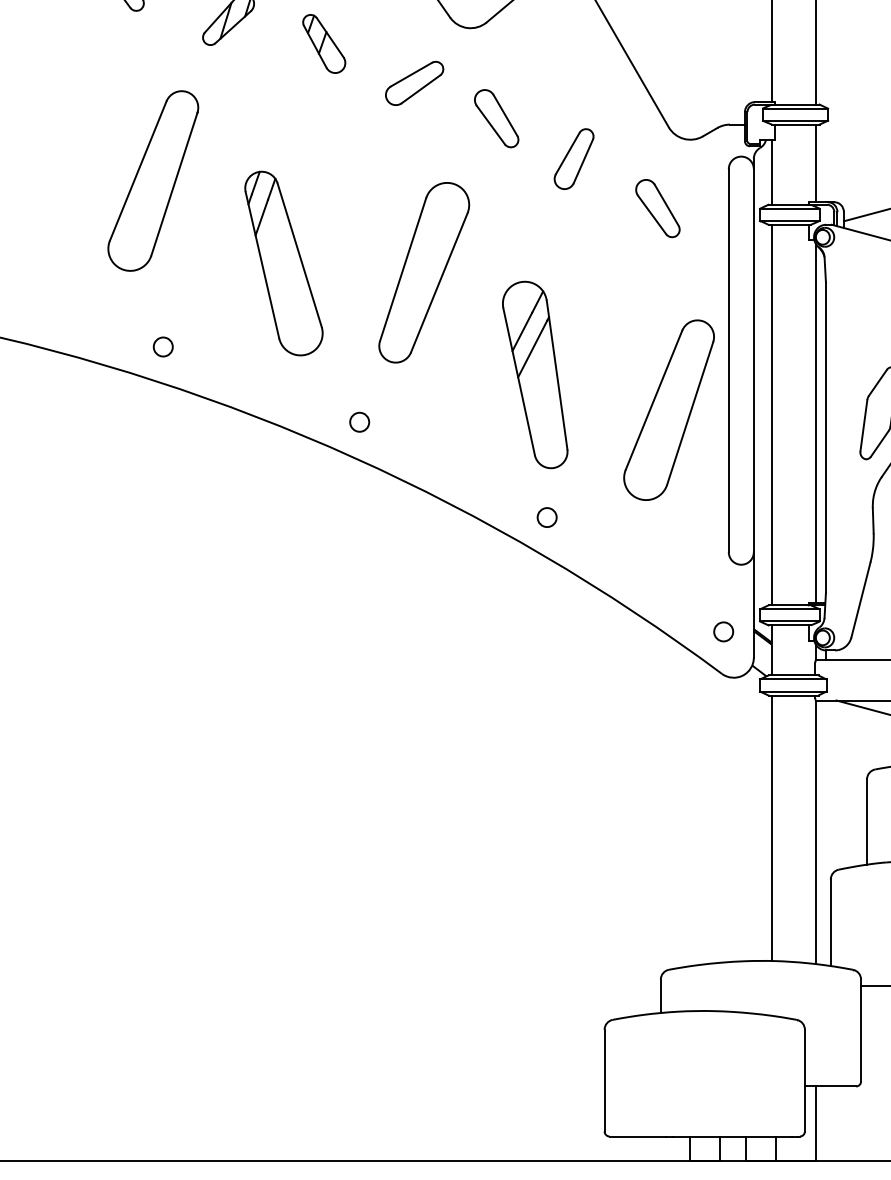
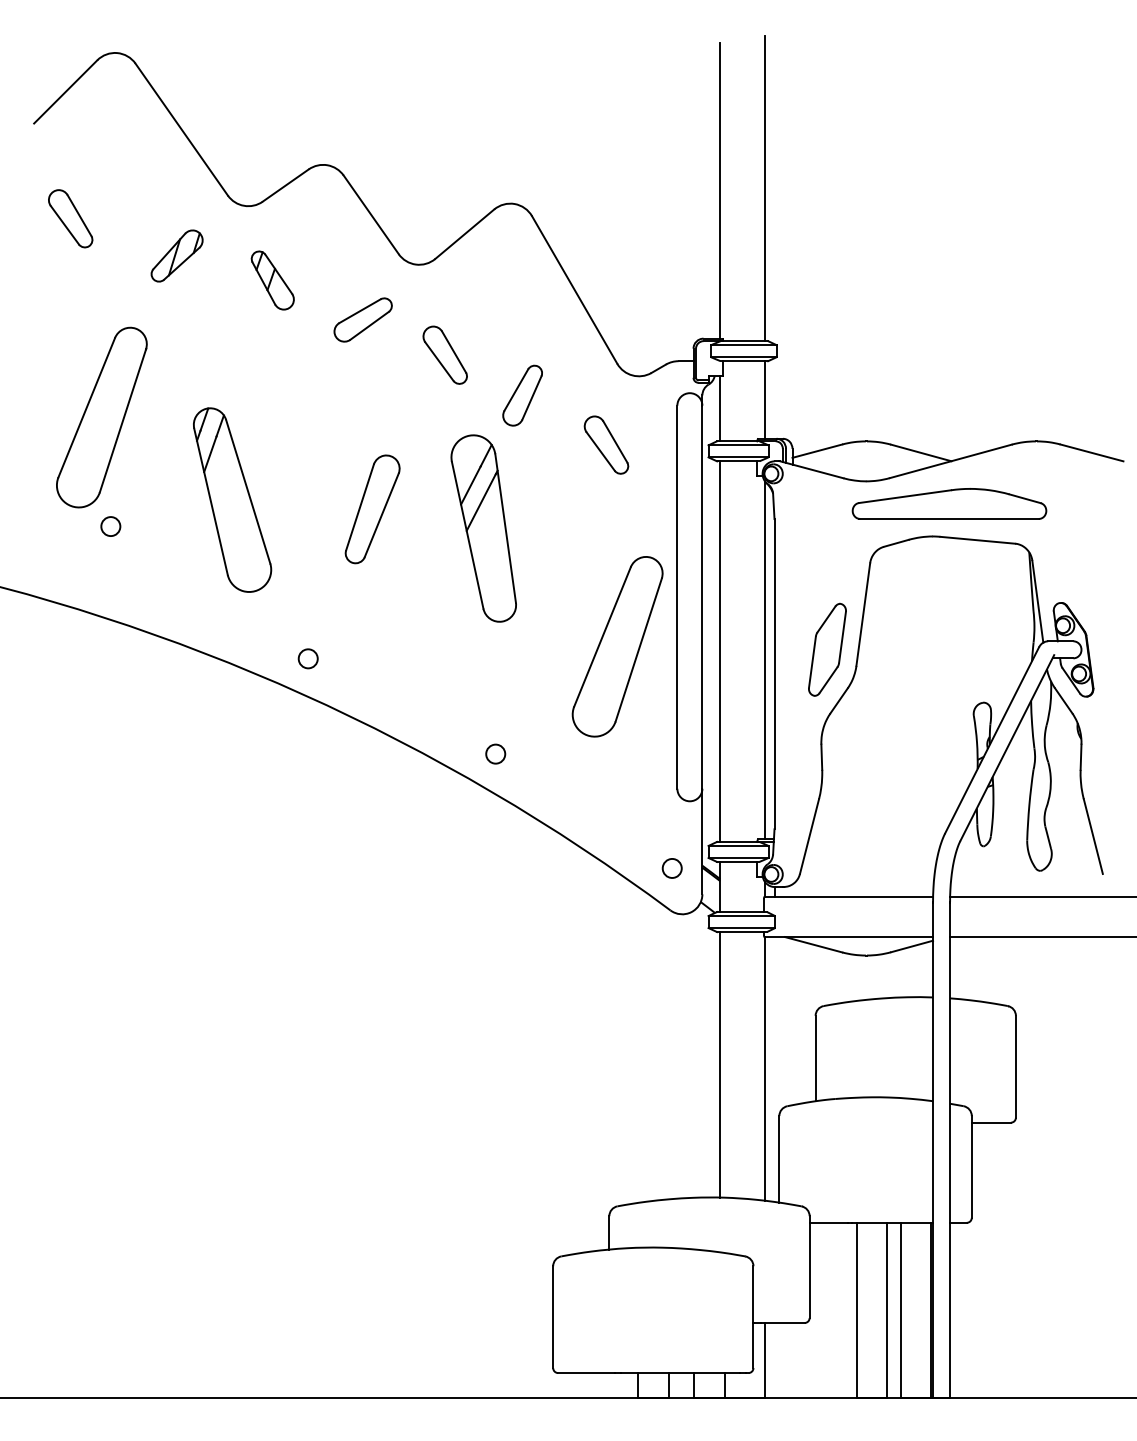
part: (423, 272) -> (372, 509), size x0.6
circle: (162, 346) -> (110, 526), moved
part: (534, 374) -> (483, 528), moved

